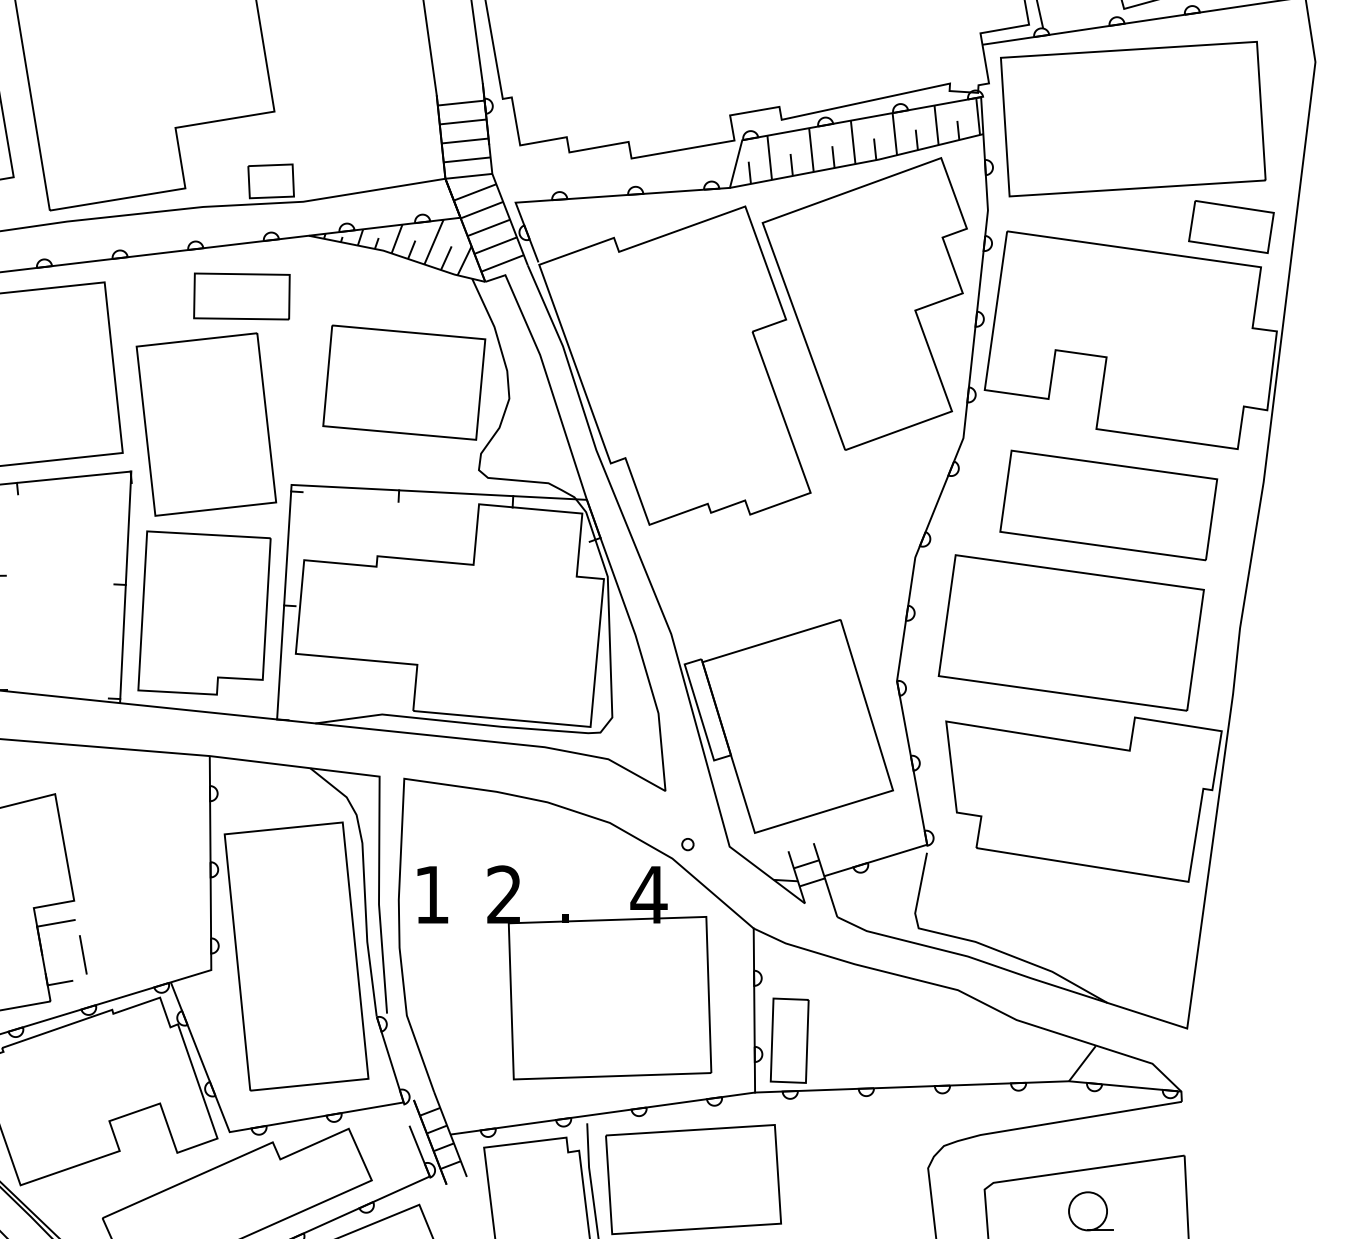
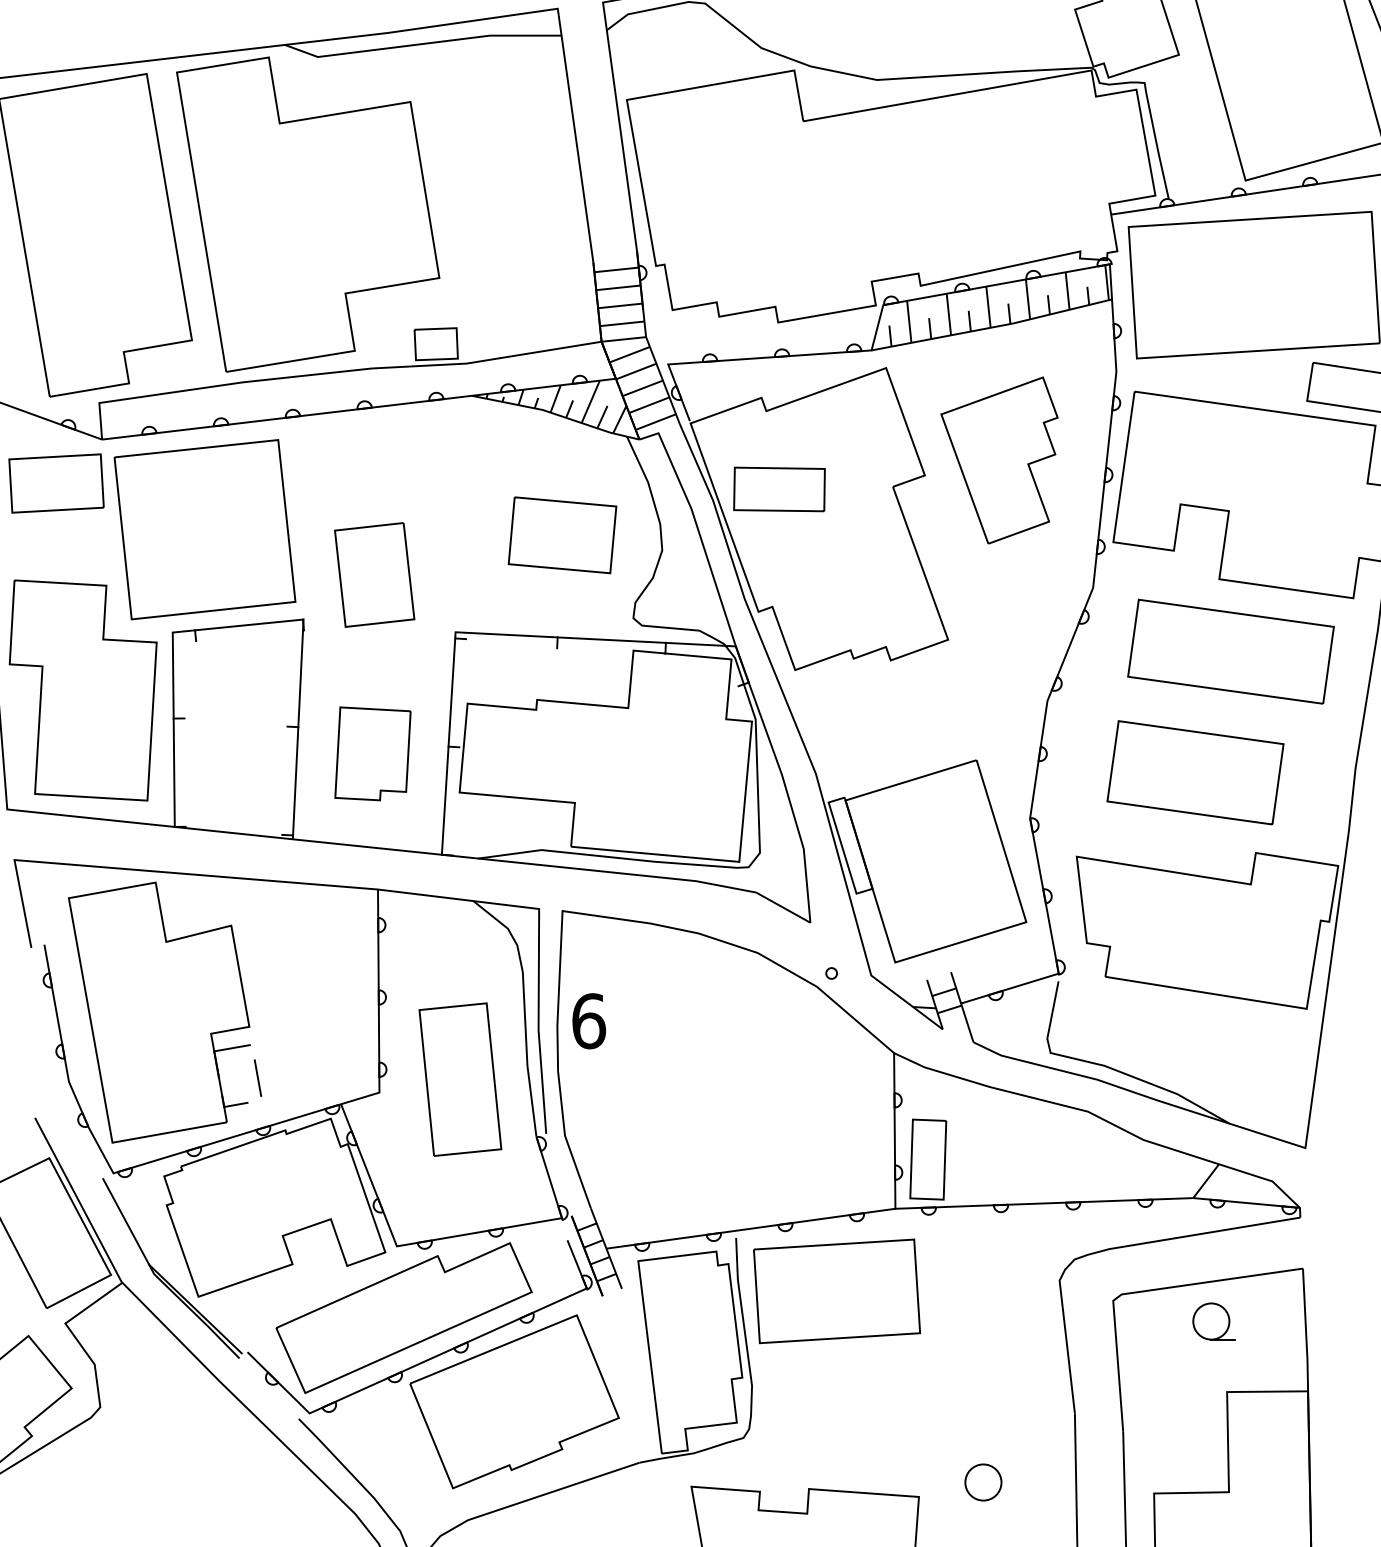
part: (241, 296) -> (779, 489), moved
part: (864, 303) -> (999, 460), size x0.6
part: (404, 382) -> (562, 535), size x0.7
part: (206, 424) -> (374, 574), size x0.6
part: (203, 612) -> (372, 753), size x0.6
part: (1071, 632) -> (1195, 772), size x0.7
text: (432, 895) -> (589, 1021), 1 -> 6
part: (296, 956) -> (460, 1079), size x0.6
part: (599, 973) -> (747, 1095), removed

